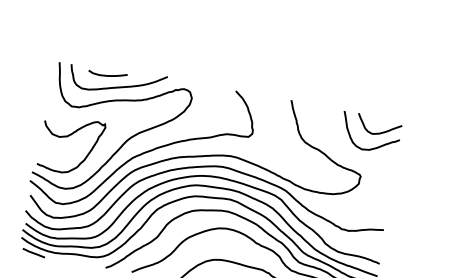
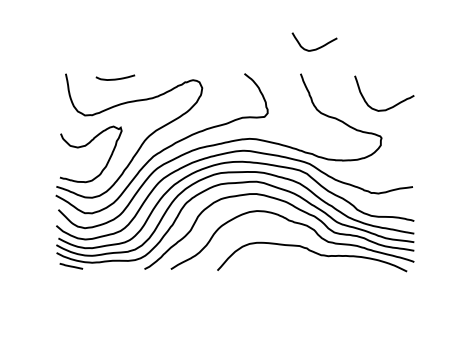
curve: (117, 86) -> (126, 88), removed
curve: (381, 131) -> (317, 47), moved

